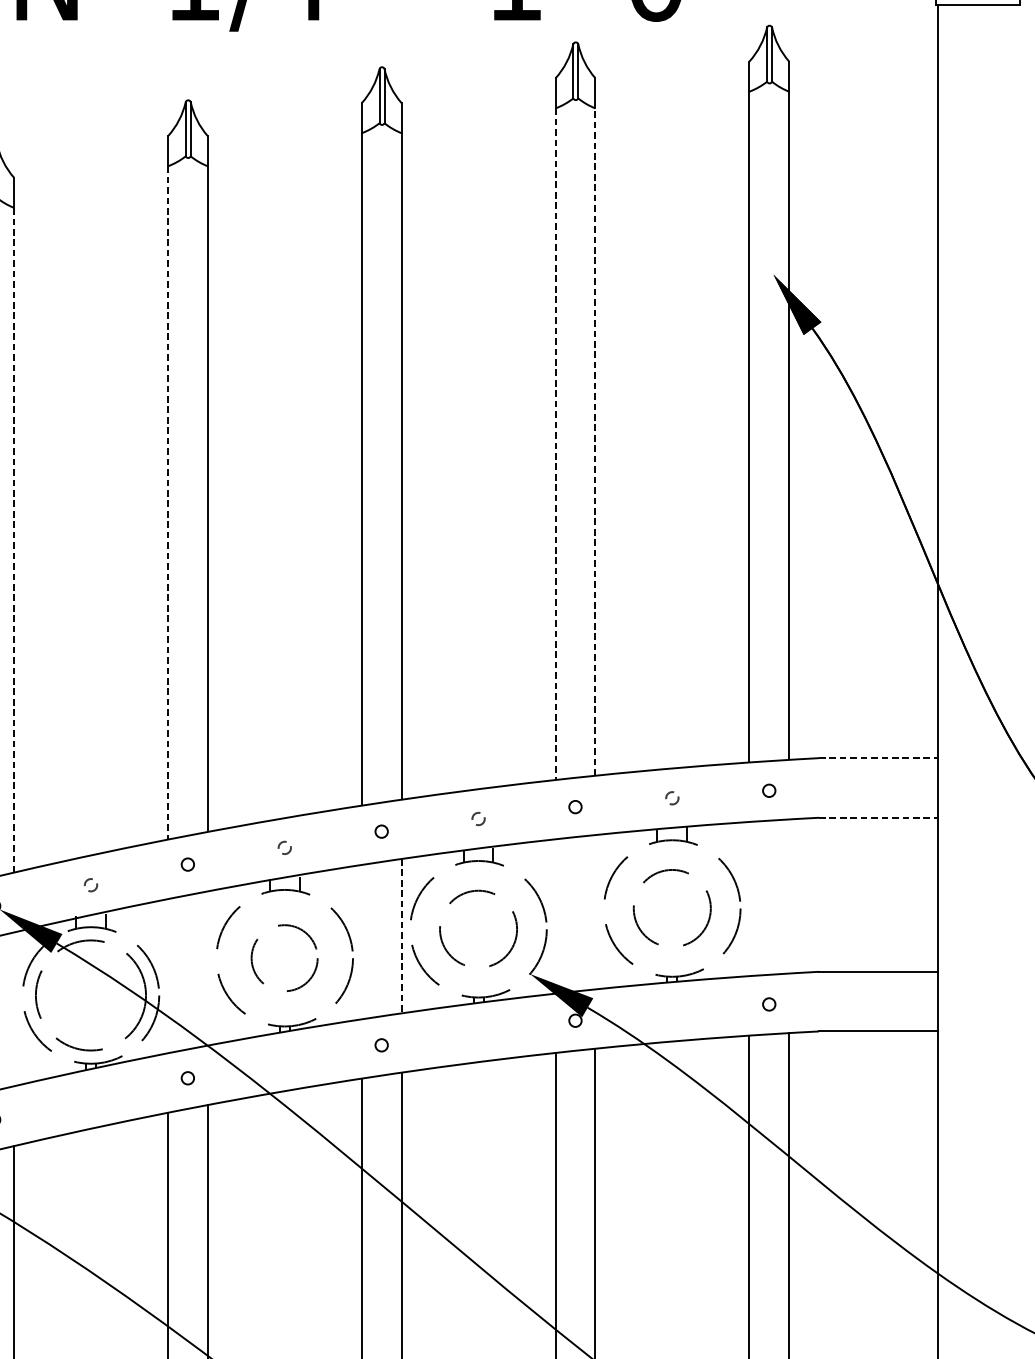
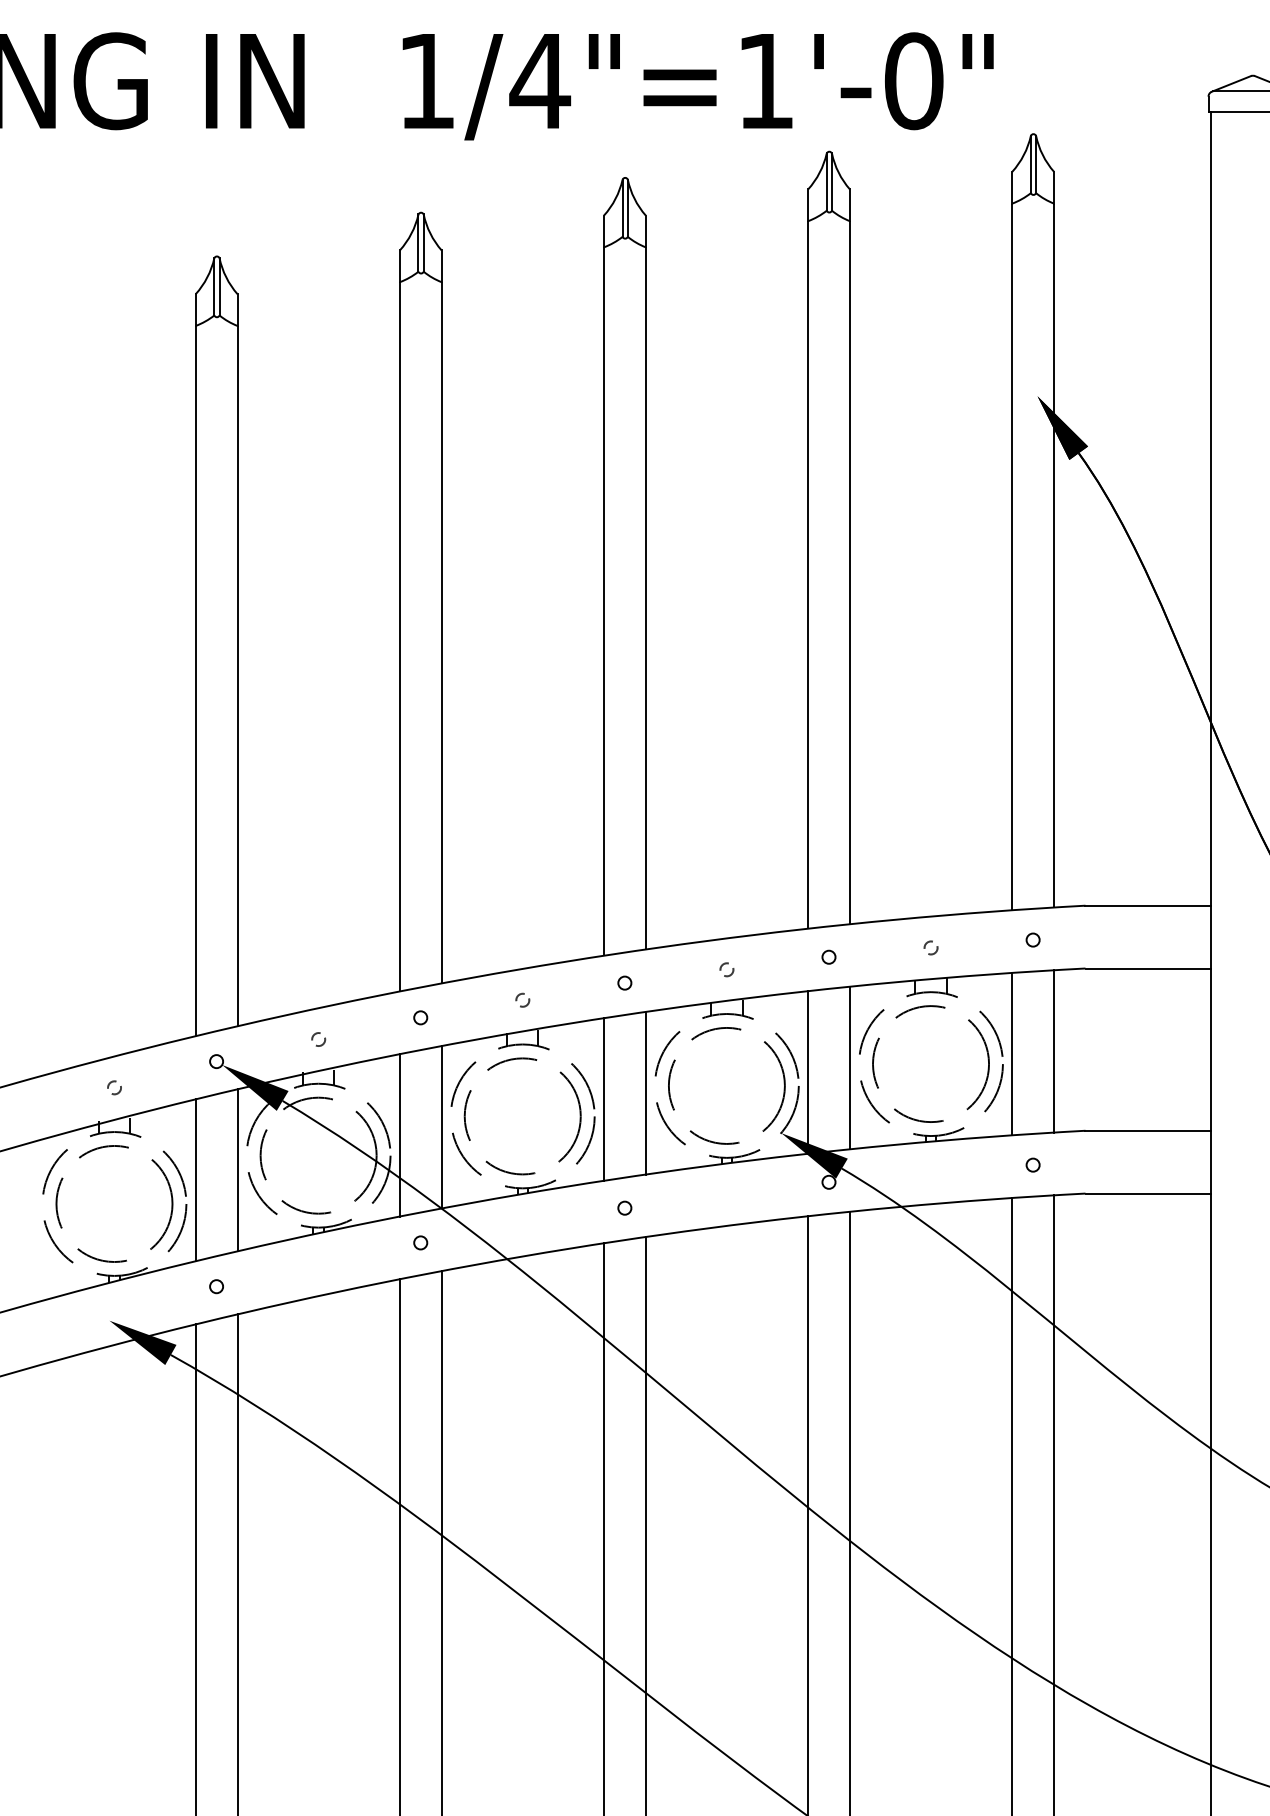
line: (594, 441) -> (849, 572), dashed -> solid
line: (556, 443) -> (808, 574), dashed -> solid
line: (167, 502) -> (399, 636), dashed -> solid
line: (13, 539) -> (237, 675), dashed -> solid
line: (878, 757) -> (1148, 905), dashed -> solid
line: (878, 817) -> (1148, 968), dashed -> solid
line: (789, 896) -> (1054, 1051), added
line: (749, 898) -> (1012, 1053), added
circle: (671, 907) -> (930, 1063), size x1.43
line: (594, 911) -> (849, 1067), added
line: (556, 916) -> (808, 1072), added
circle: (478, 928) -> (726, 1085), size x1.43
line: (401, 936) -> (645, 1093), dashed -> solid
line: (361, 942) -> (603, 1099), added
circle: (284, 958) -> (522, 1116), size x1.67
line: (207, 968) -> (441, 1127), added
line: (167, 976) -> (399, 1135), added
line: (13, 1009) -> (237, 1170), added

